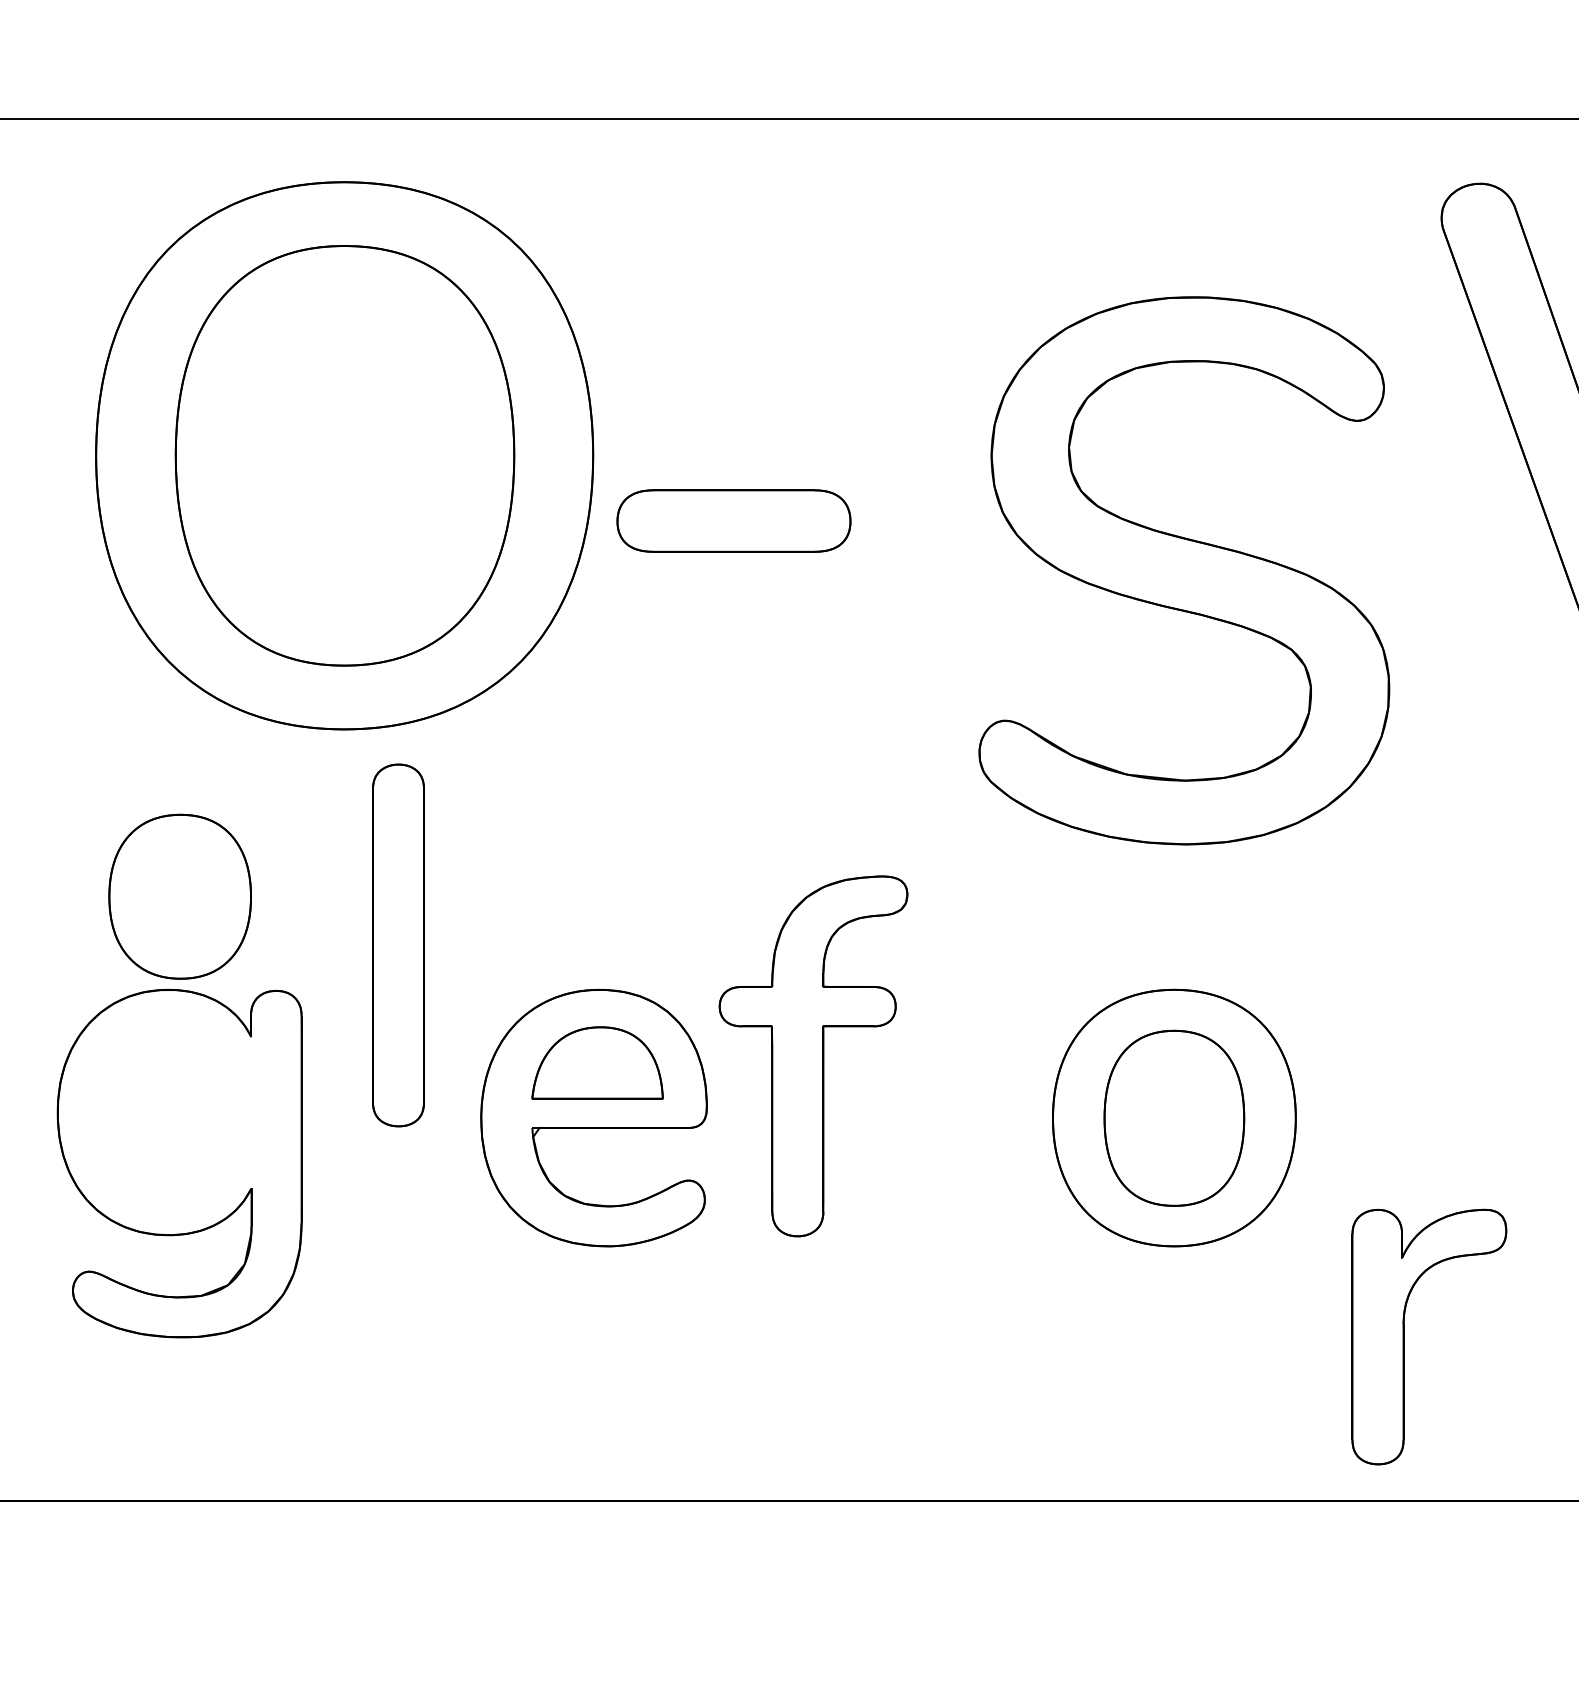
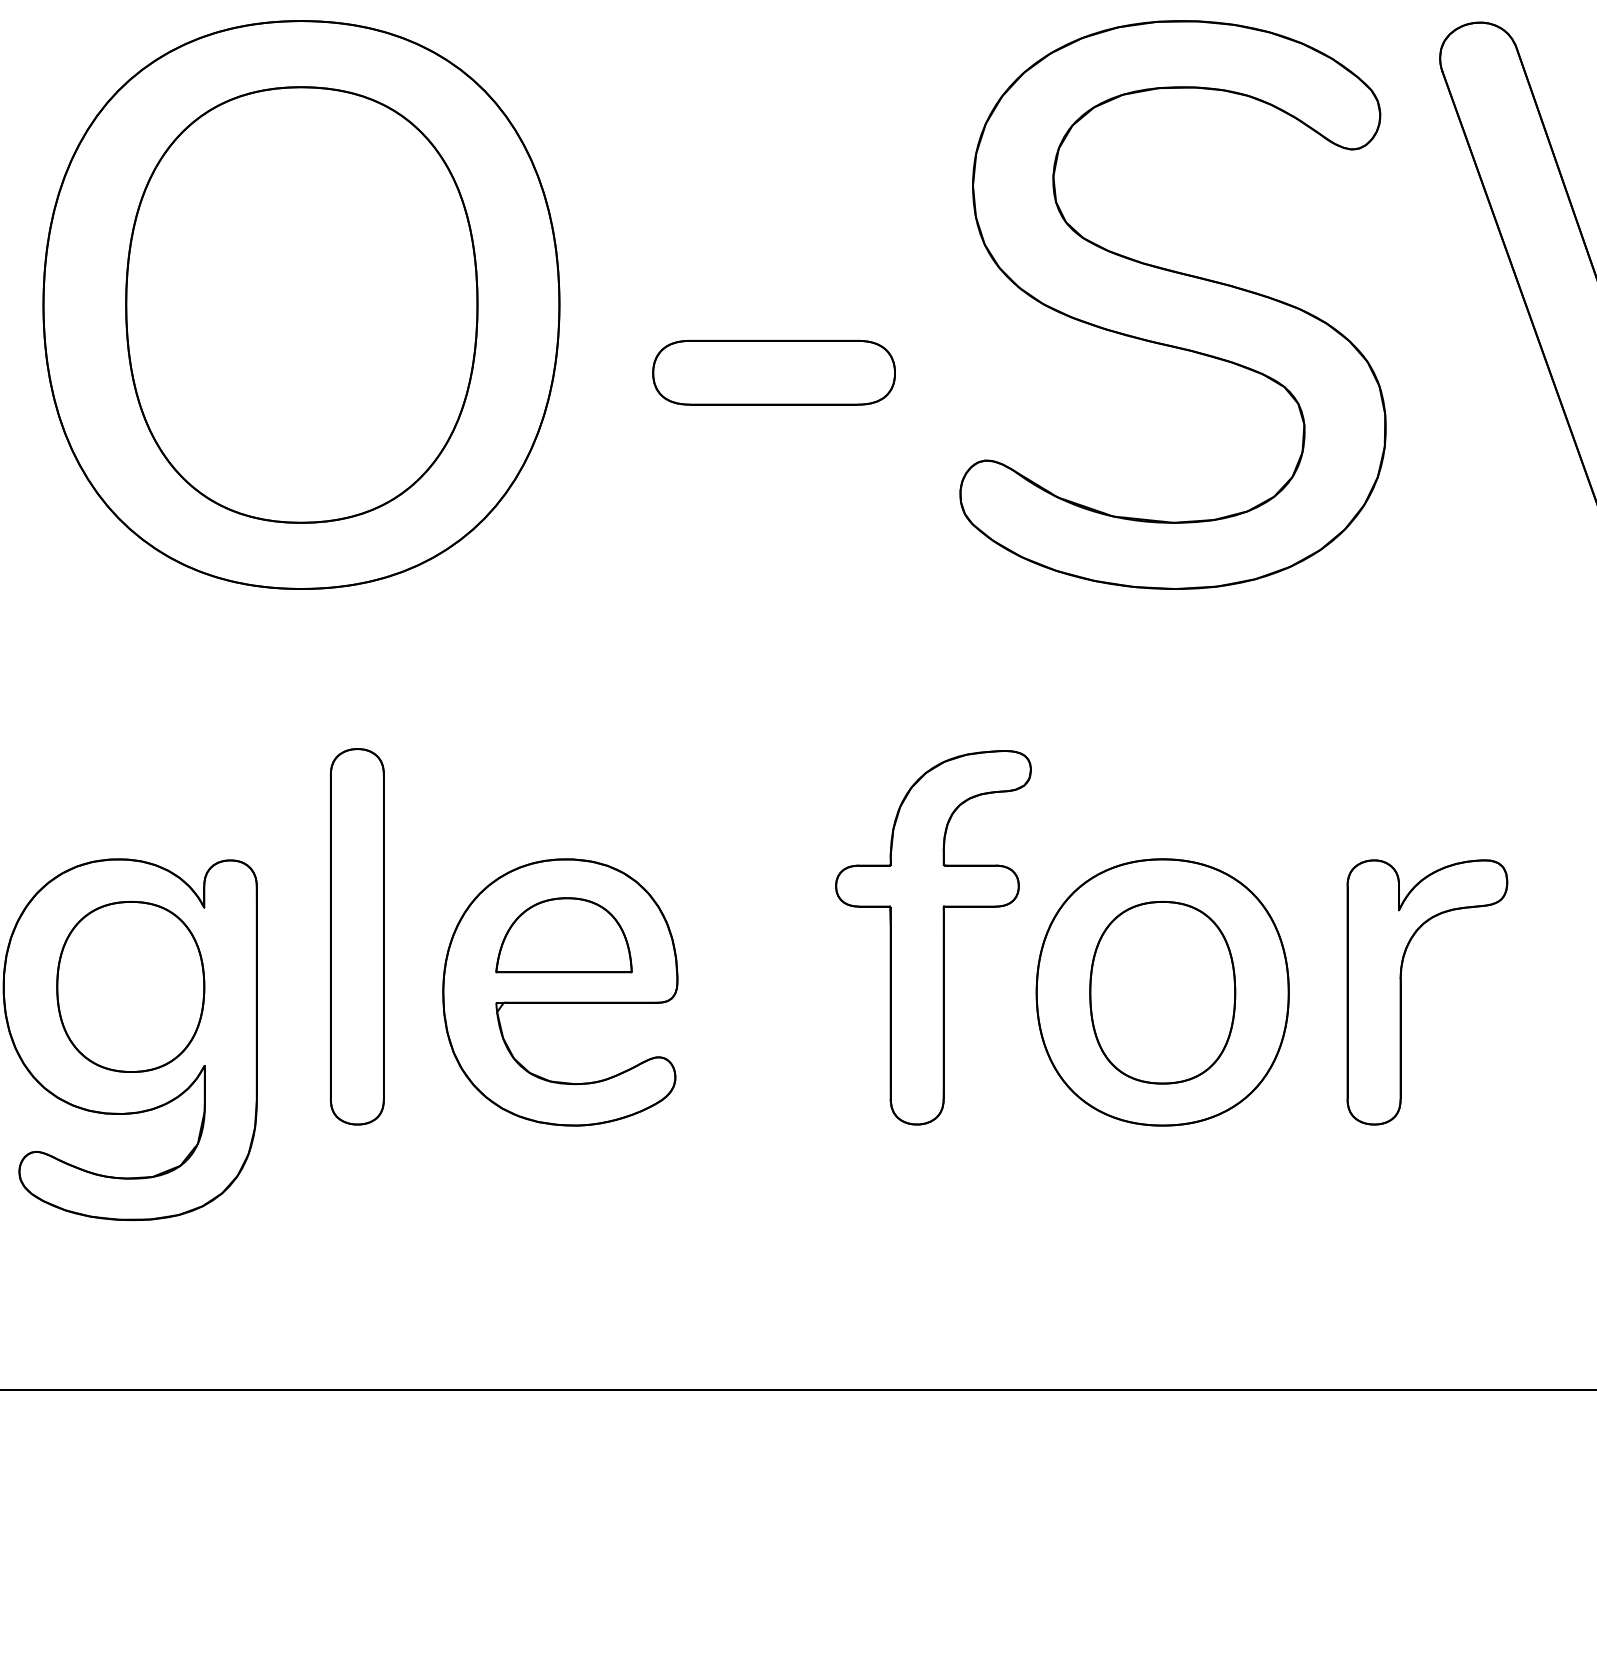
part: (733, 520) -> (773, 372), moved
part: (1184, 570) -> (1173, 304), moved
part: (179, 896) -> (130, 986), moved
part: (398, 945) -> (357, 936), moved
part: (813, 1056) -> (933, 937), moved
part: (1404, 1336) -> (1401, 991), moved

